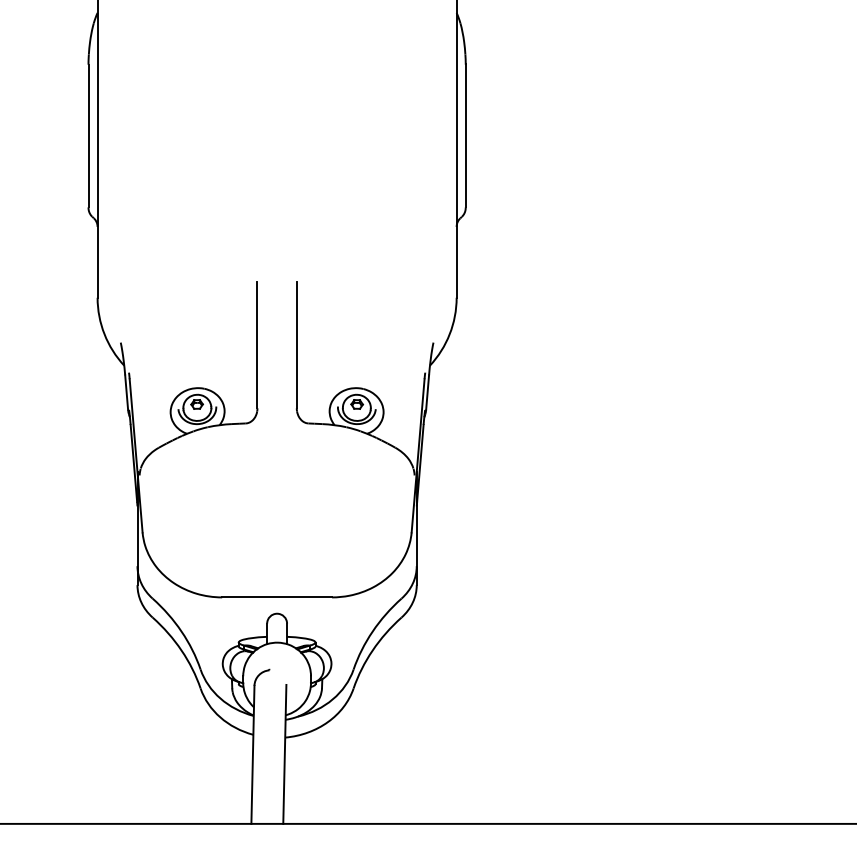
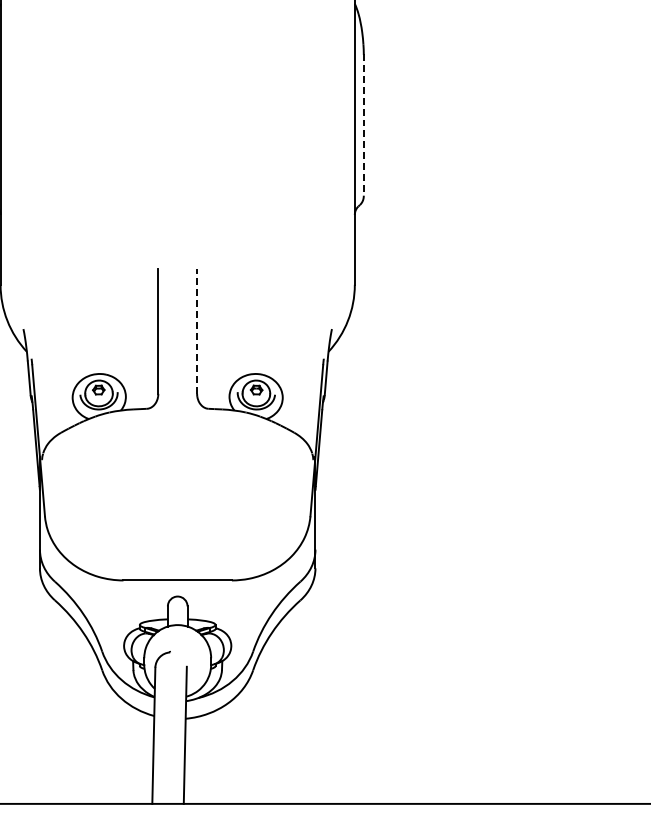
line: (465, 136) -> (363, 125), solid -> dashed
line: (296, 344) -> (196, 330), solid -> dashed

